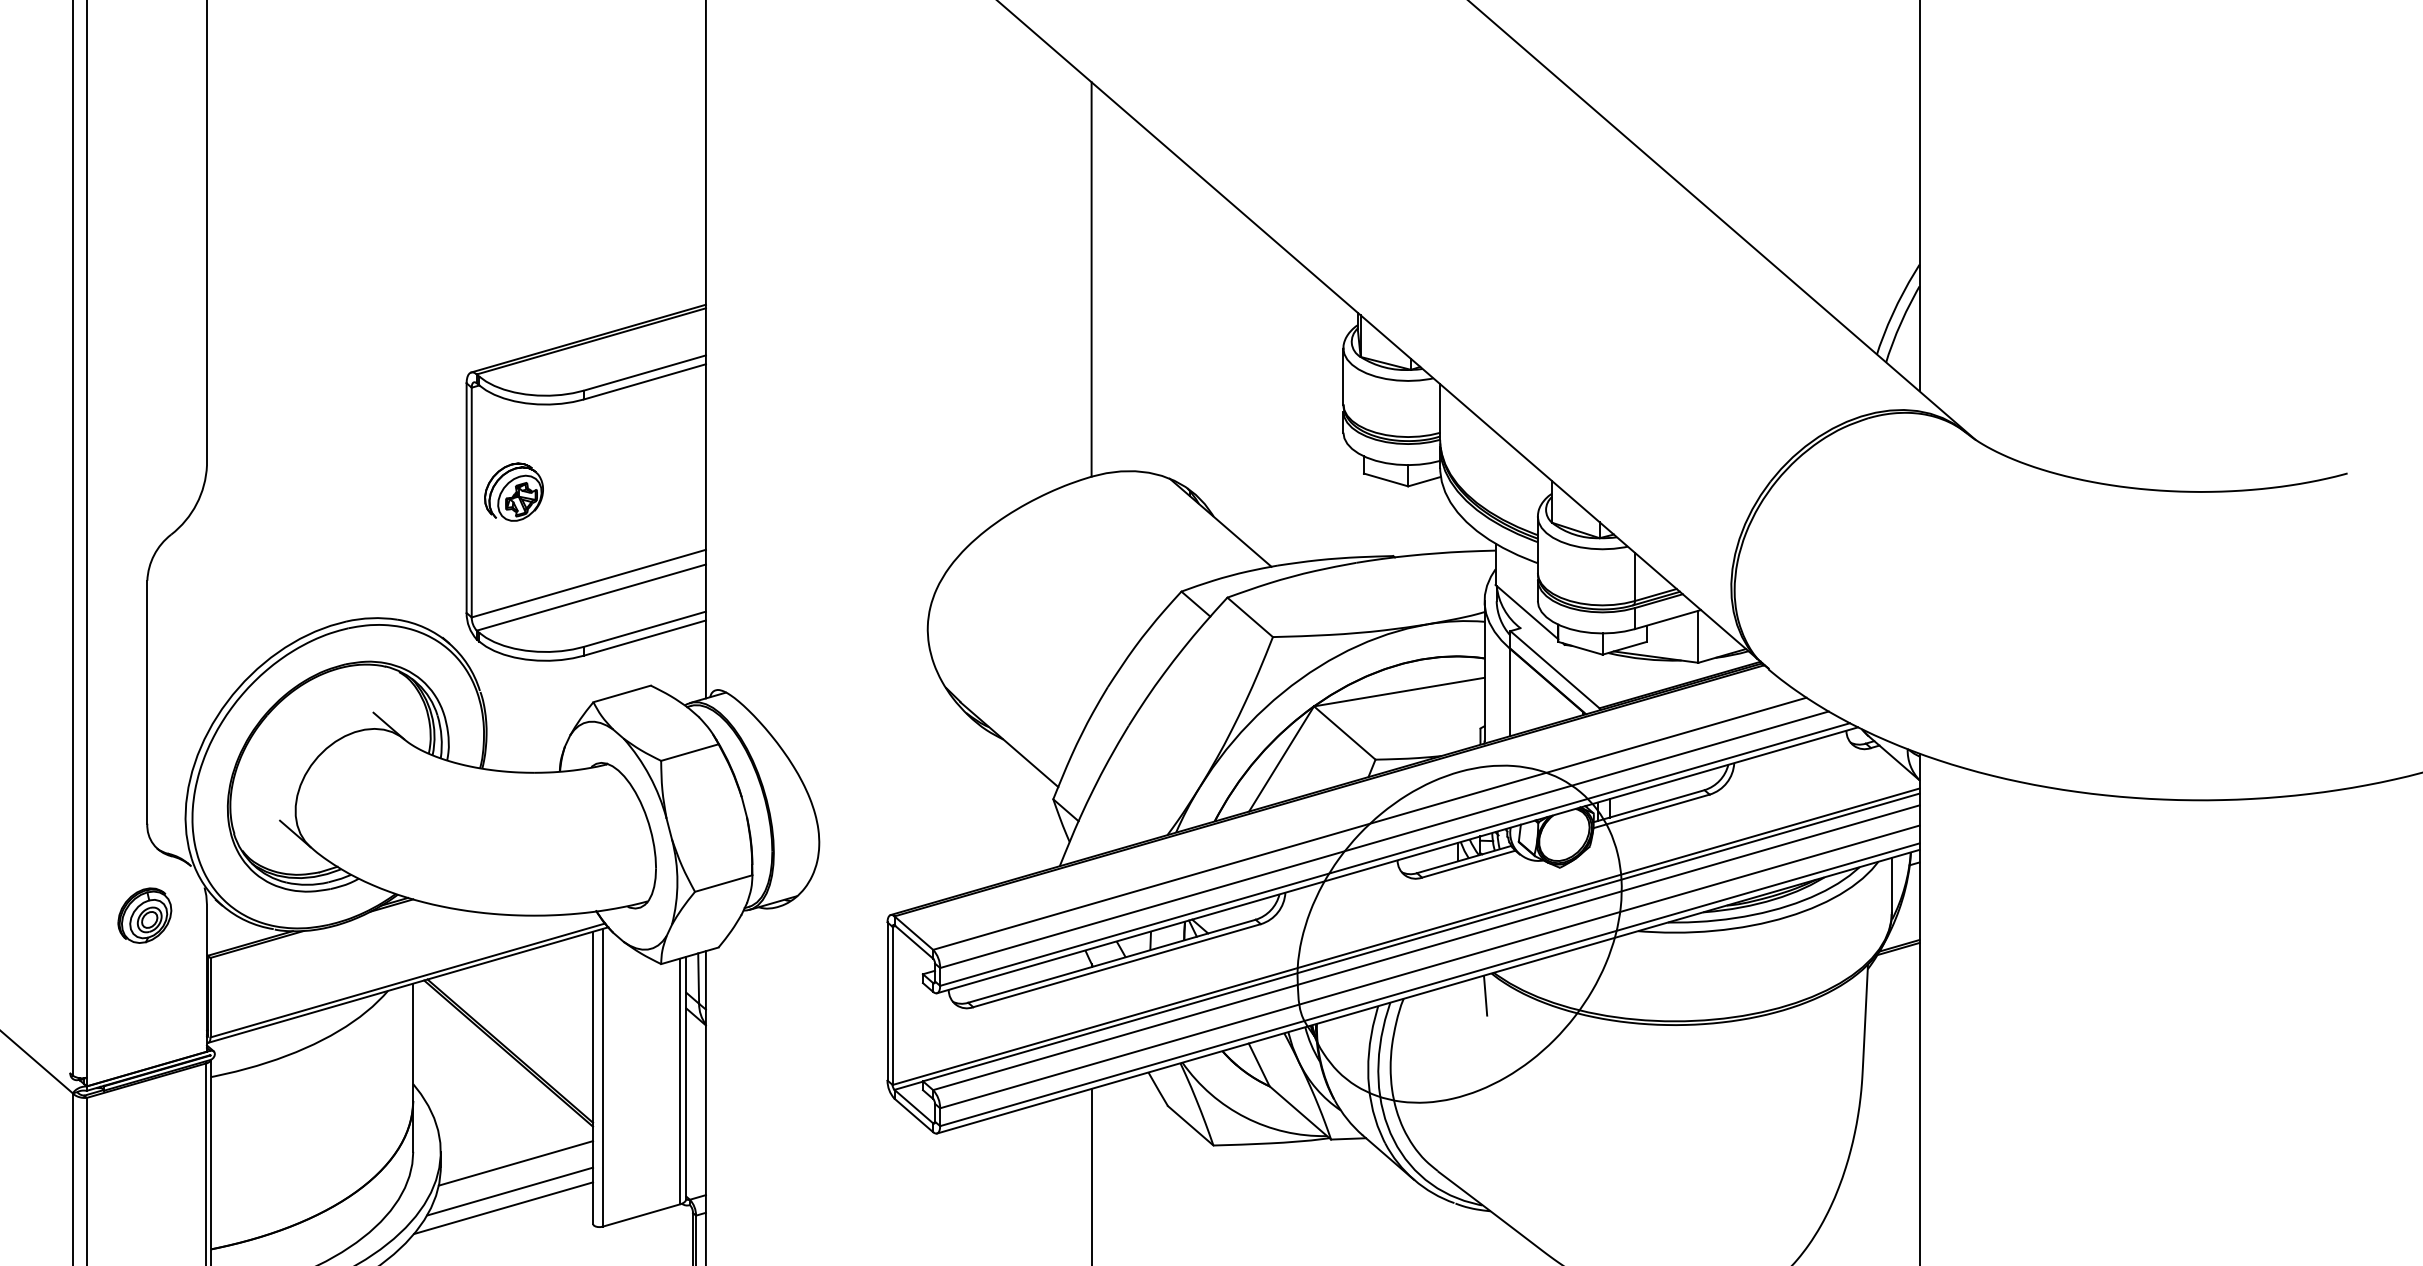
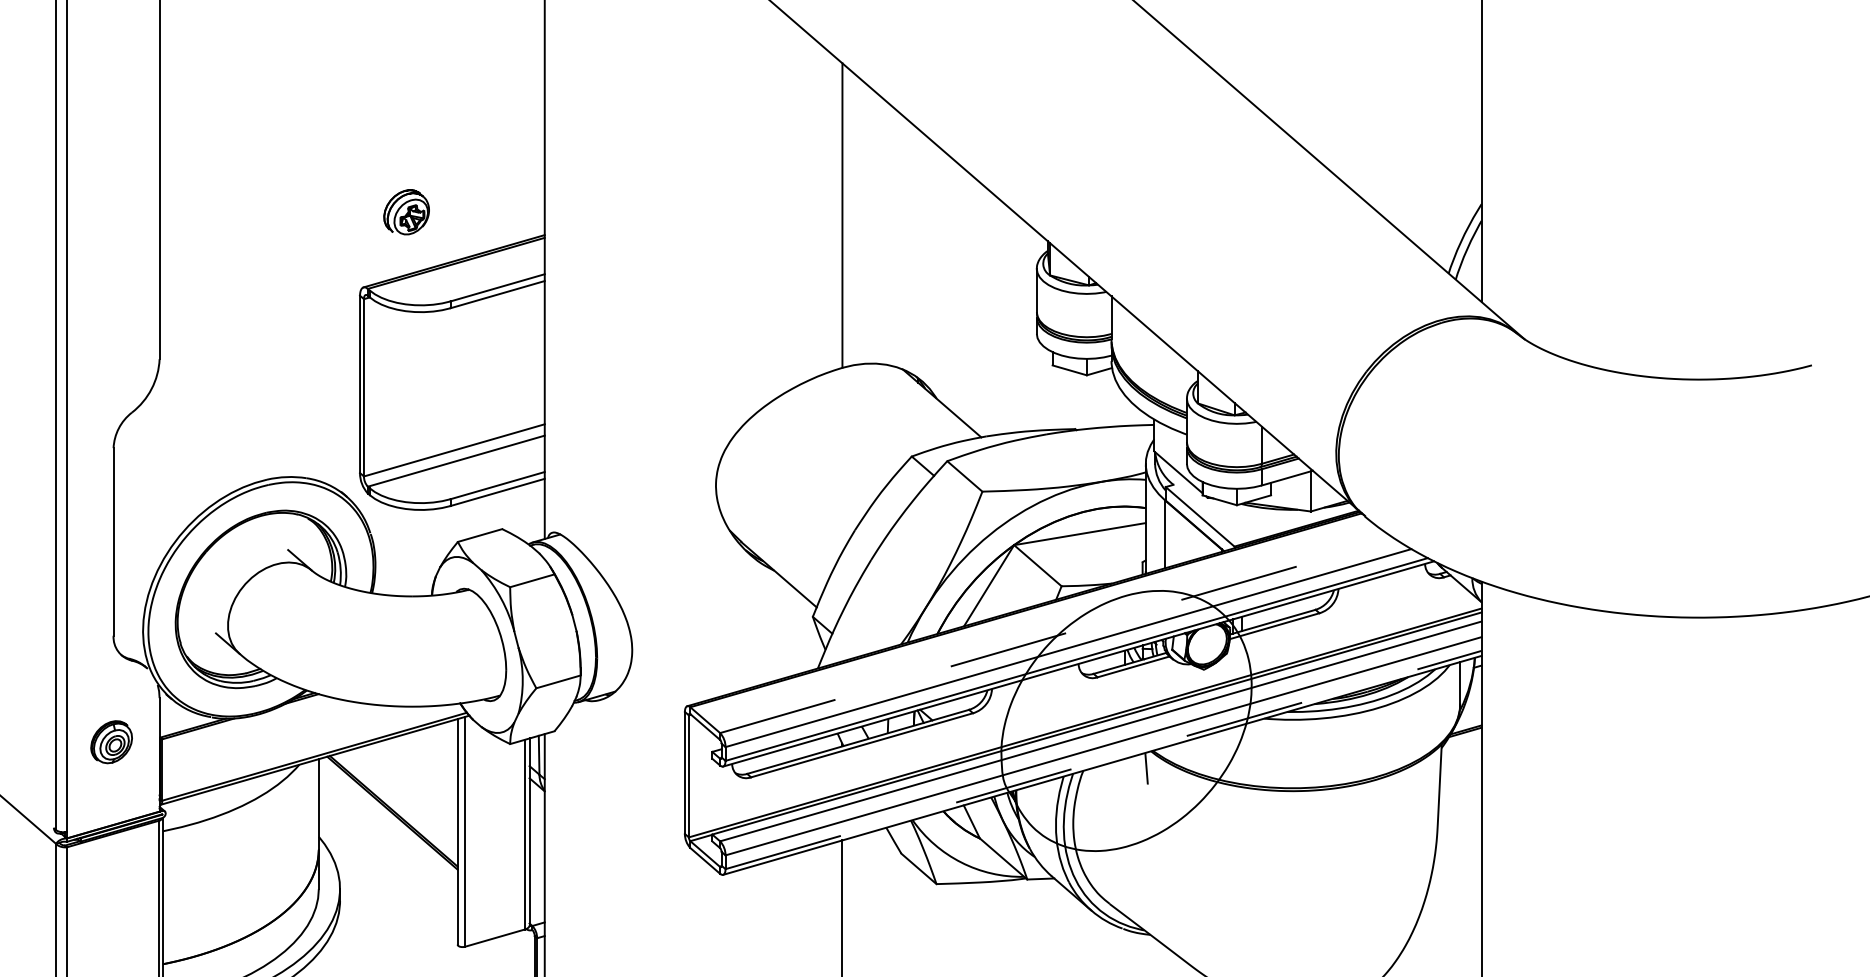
part: (513, 491) -> (406, 211), moved
line: (1369, 823) -> (1056, 635), solid -> dashed
part: (144, 915) -> (111, 742), moved
line: (1429, 984) -> (1103, 759), solid -> dashed
line: (515, 1163) -> (397, 897), removed
line: (510, 1191) -> (393, 919), removed
line: (503, 1208) -> (388, 932), removed

